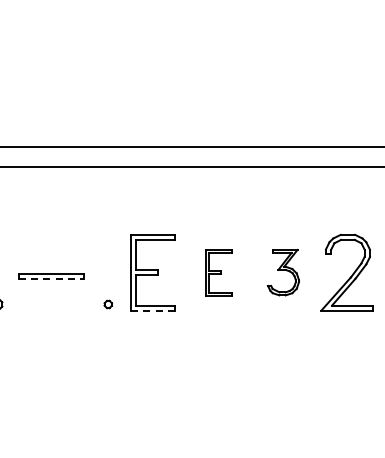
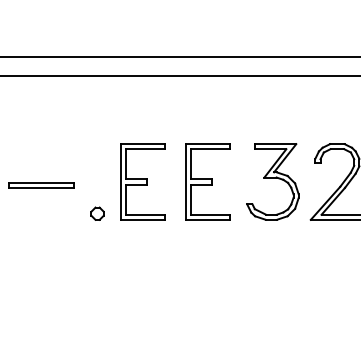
part: (218, 272) -> (207, 181), size x1.67
part: (283, 272) -> (272, 181), size x1.67
line: (51, 278) -> (40, 187), dashed -> solid
part: (108, 304) -> (97, 213), size x1.67
line: (153, 310) -> (142, 219), dashed -> solid

